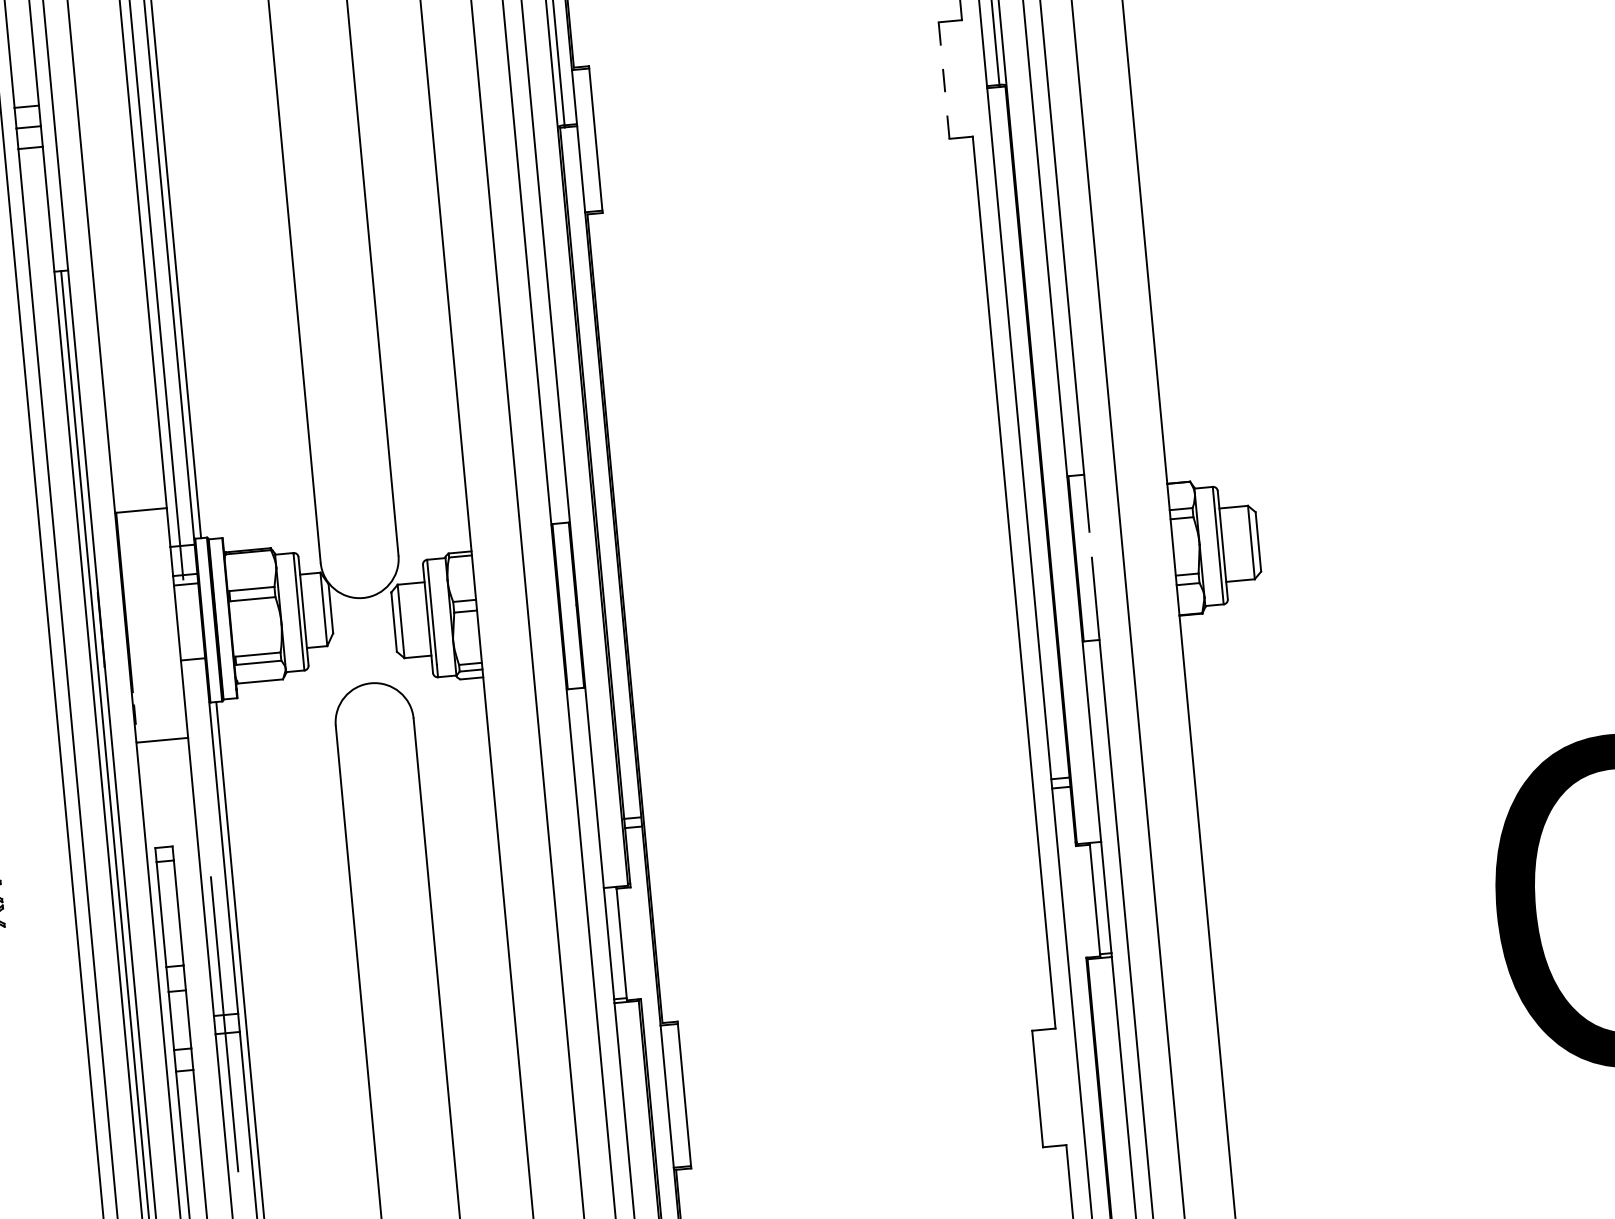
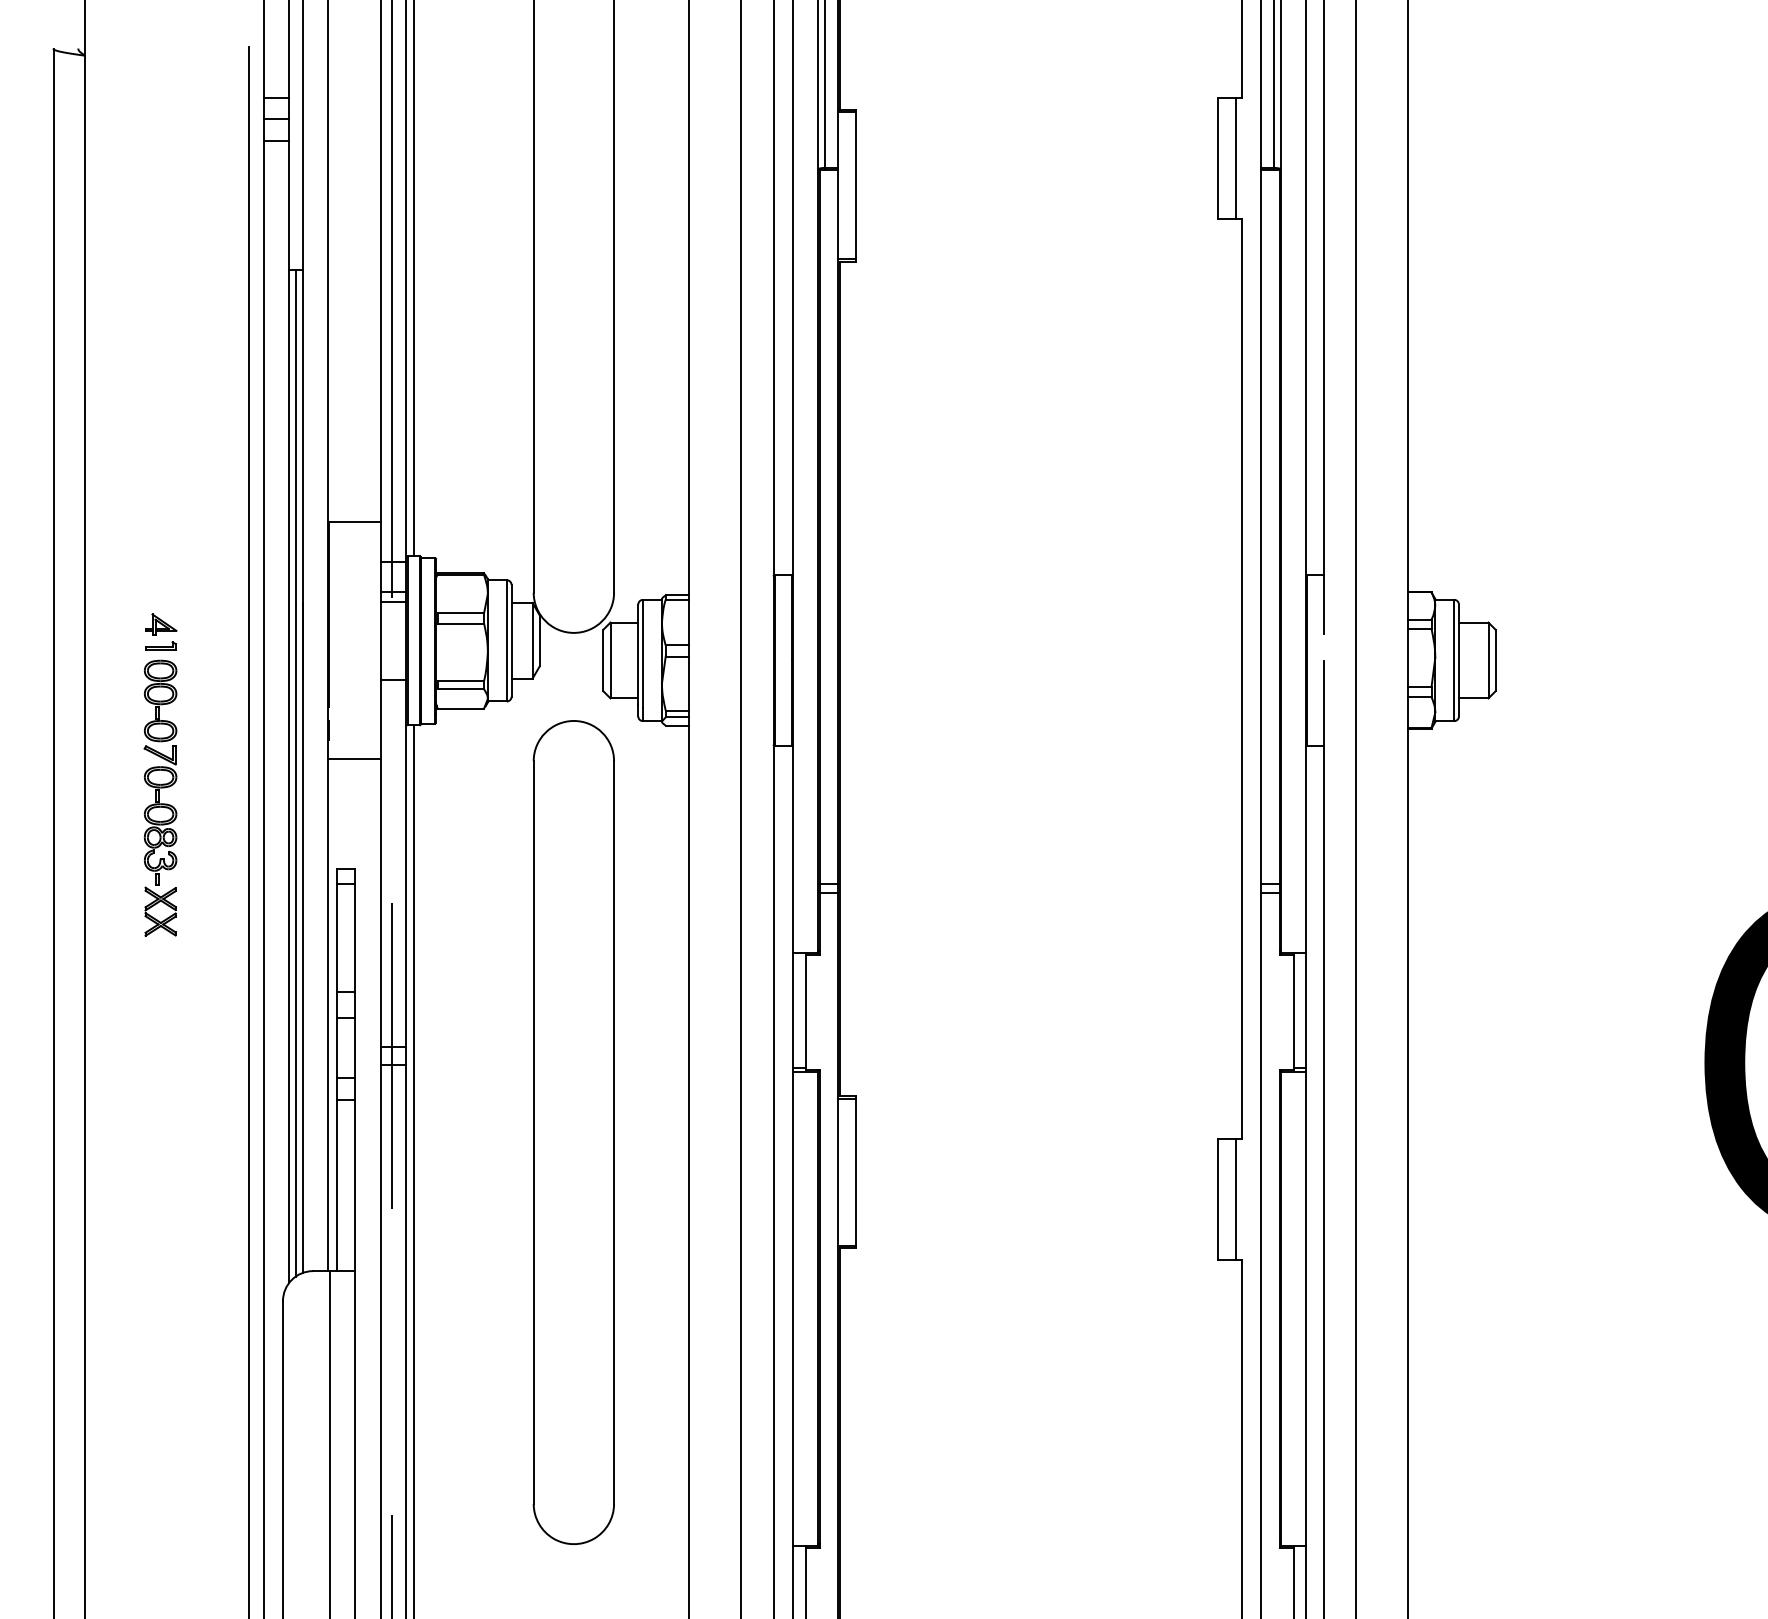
line: (962, 79) -> (1236, 158), added
line: (943, 80) -> (1217, 158), dashed -> solid
line: (1055, 1087) -> (1236, 1199), added

